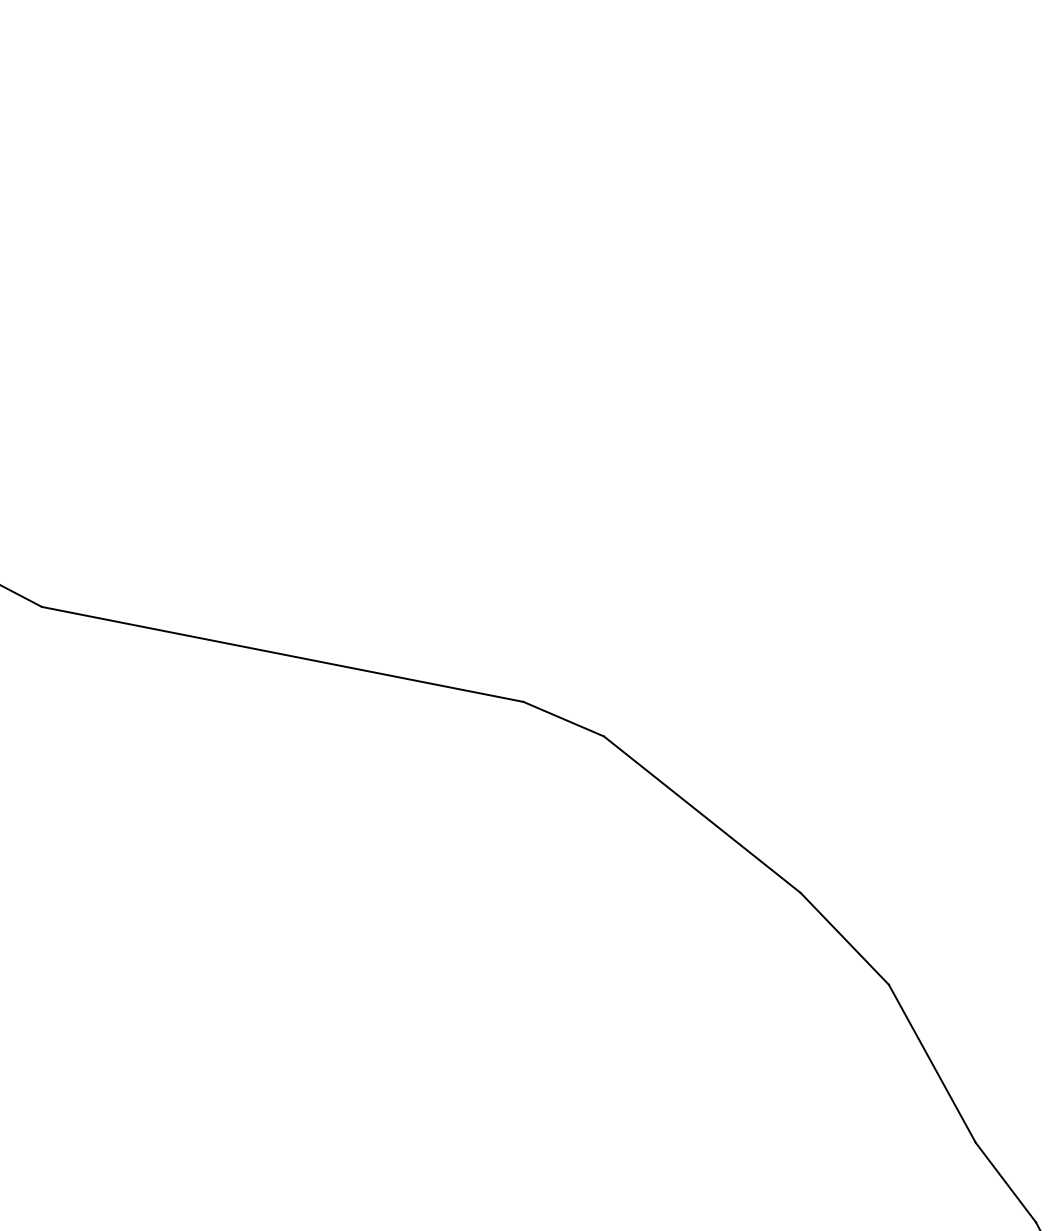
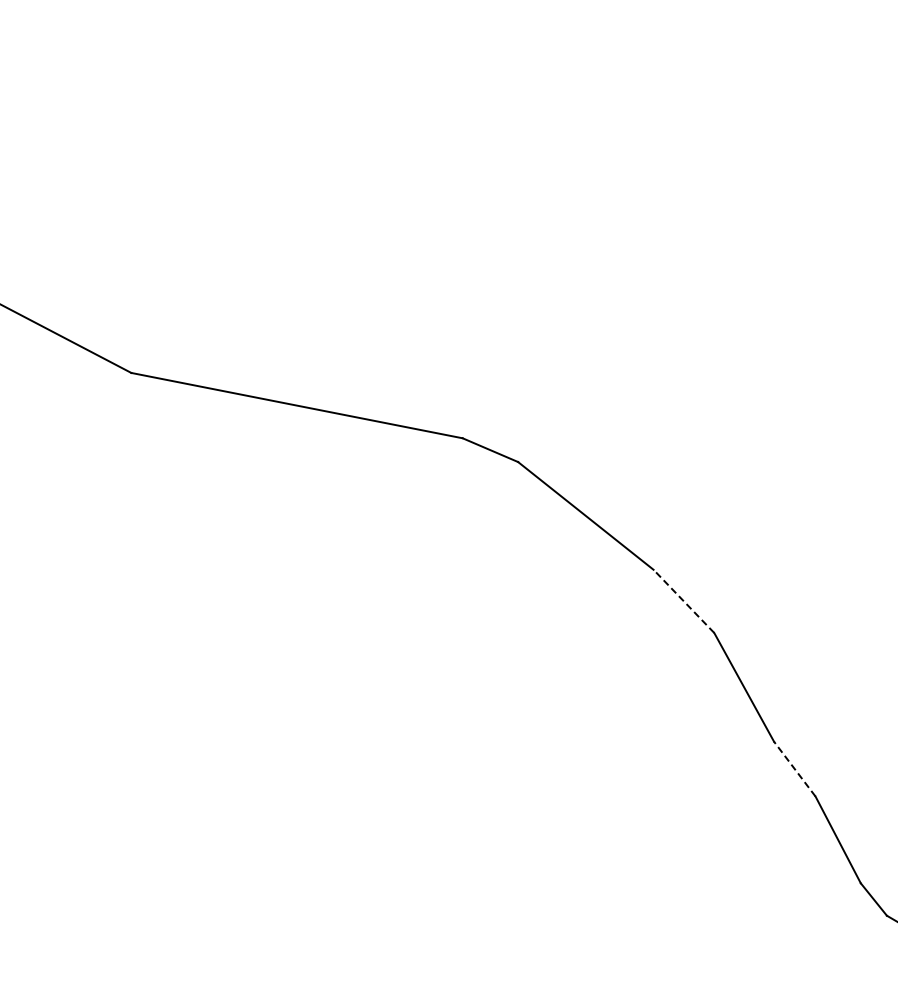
line: (844, 939) -> (683, 601), solid -> dashed
line: (1005, 1181) -> (794, 768), solid -> dashed

